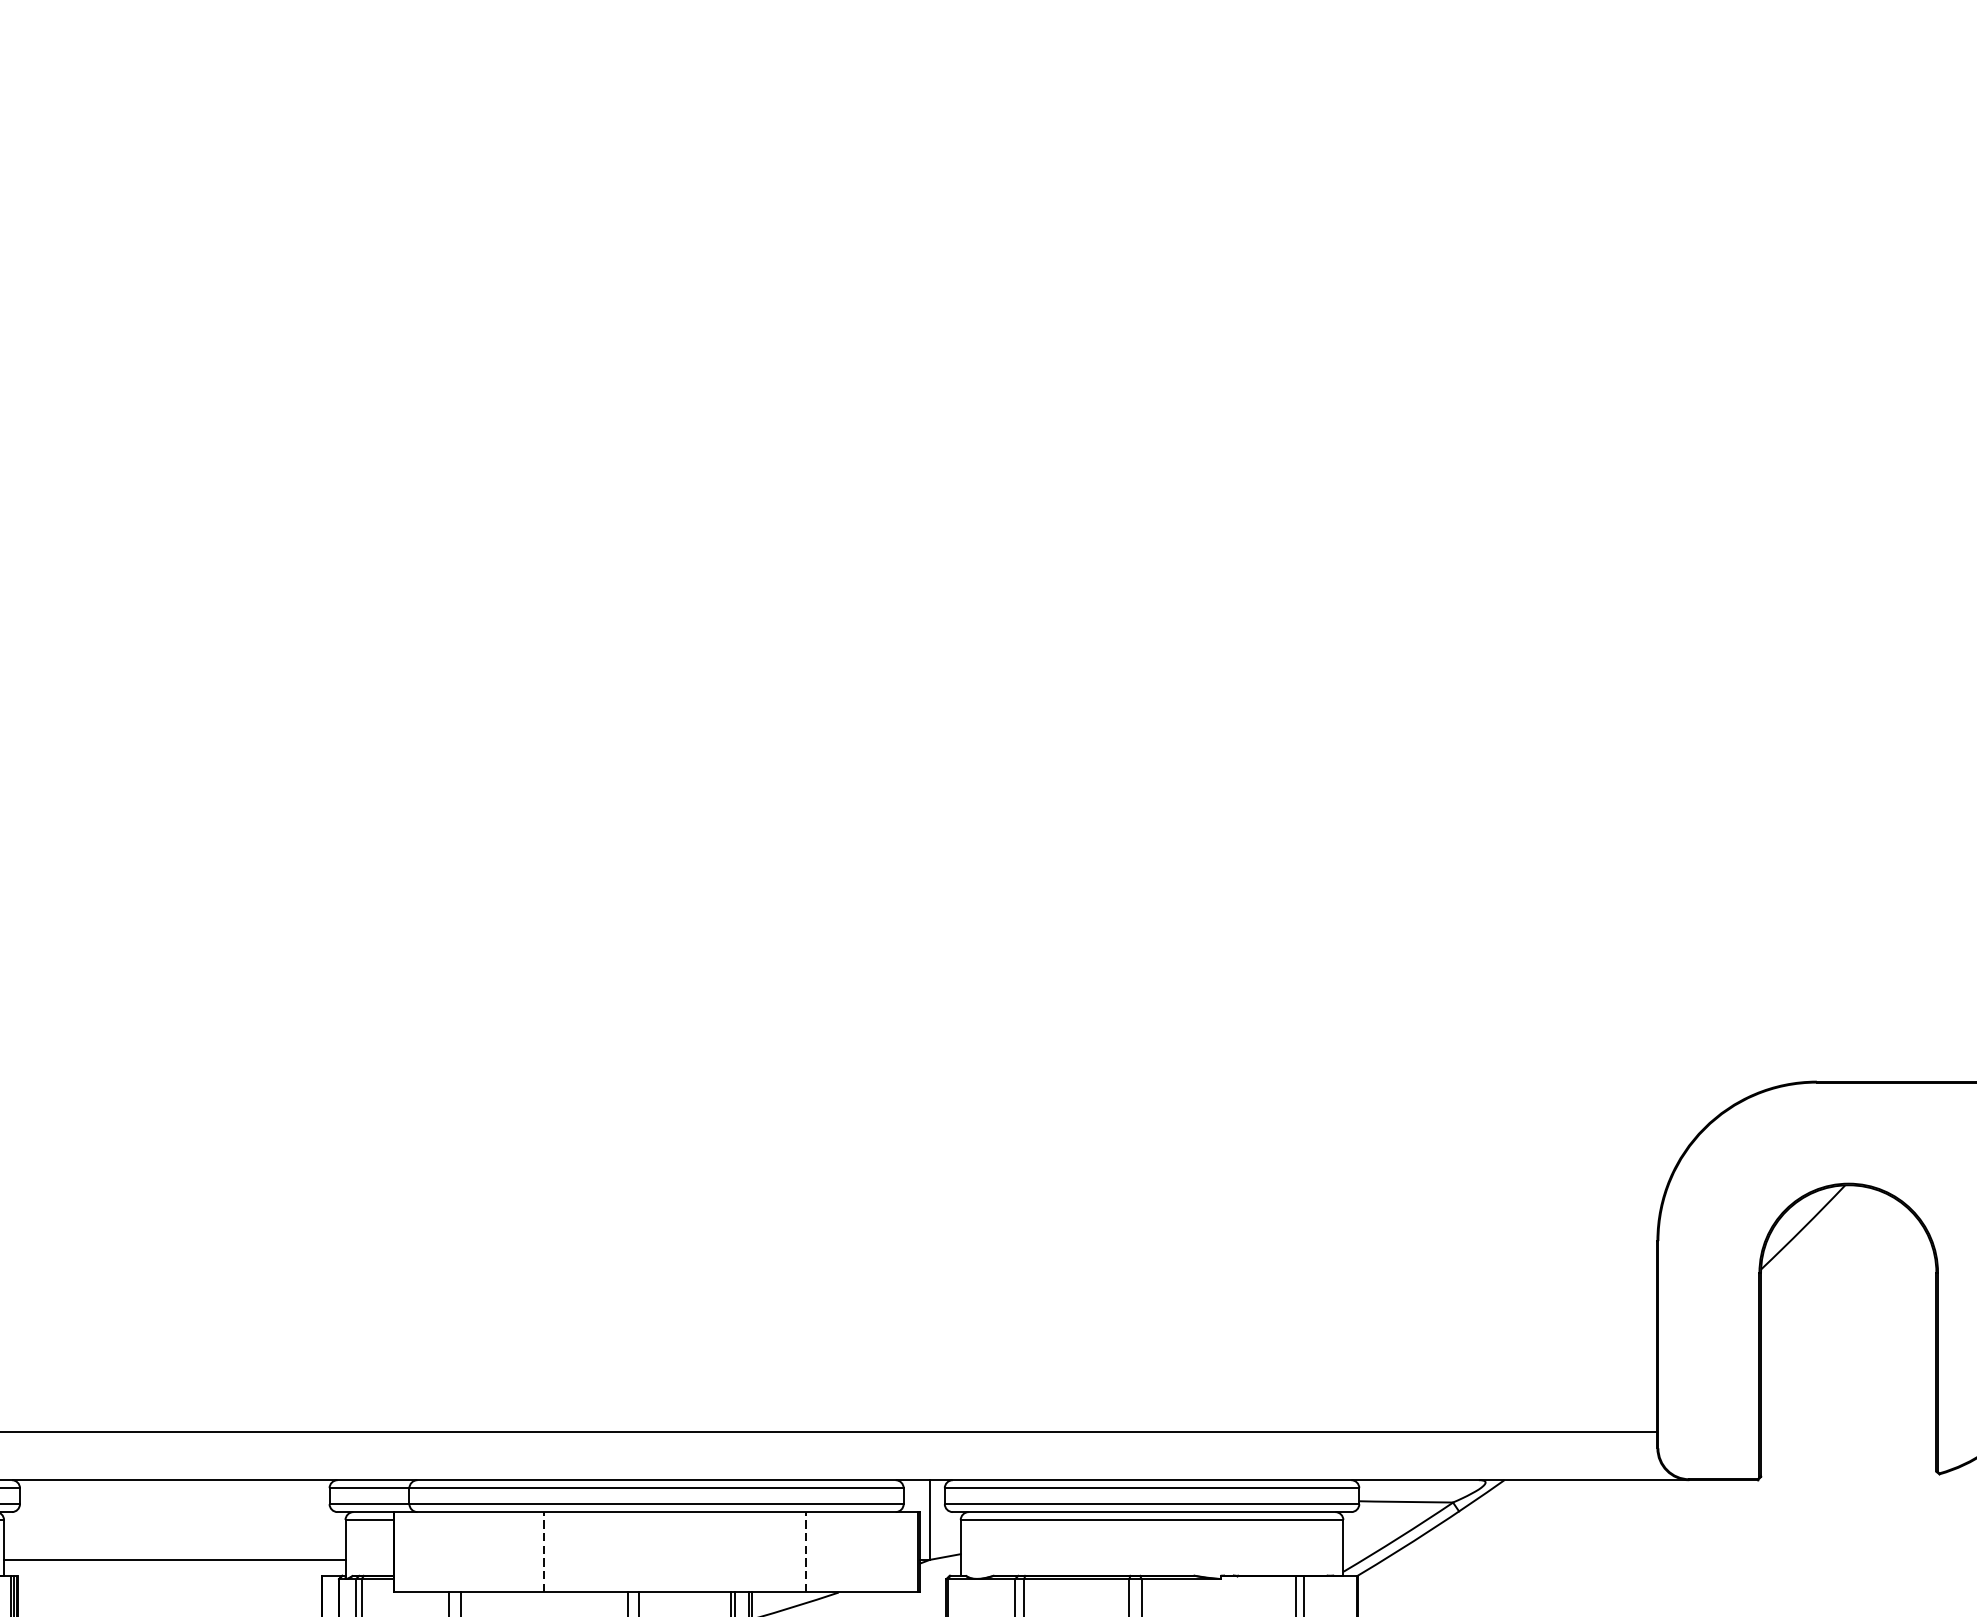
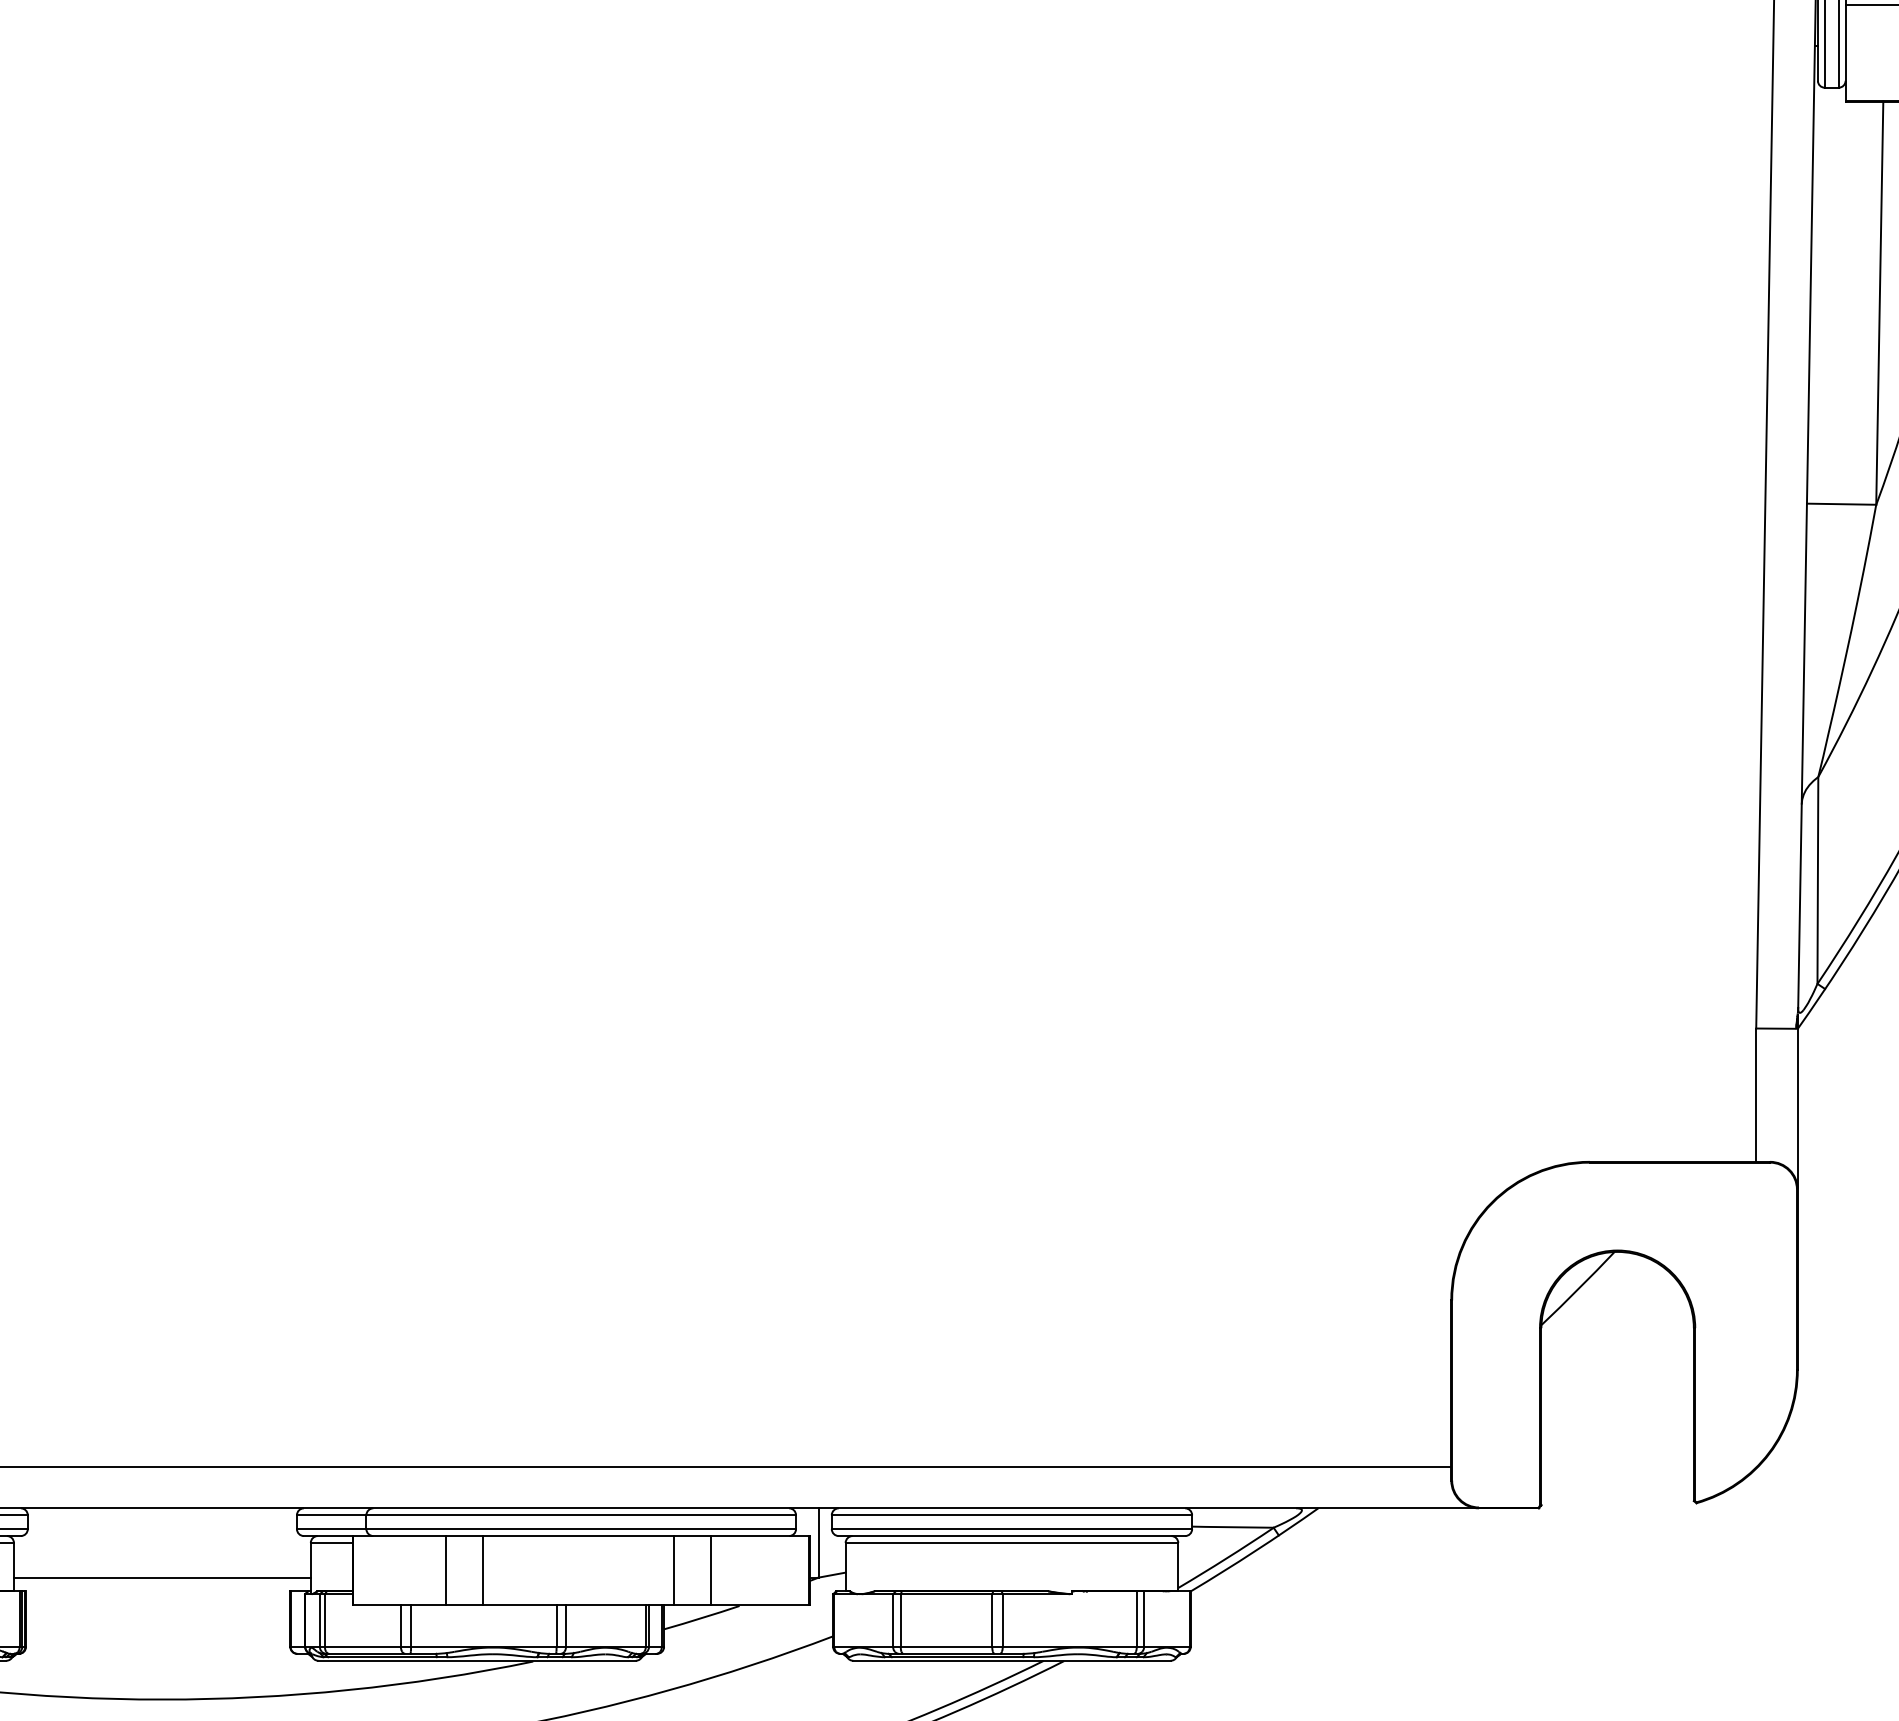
line: (501, 1551) -> (446, 1570), added
line: (544, 1551) -> (483, 1570), dashed -> solid
line: (762, 1551) -> (673, 1570), added
line: (805, 1551) -> (710, 1570), dashed -> solid

